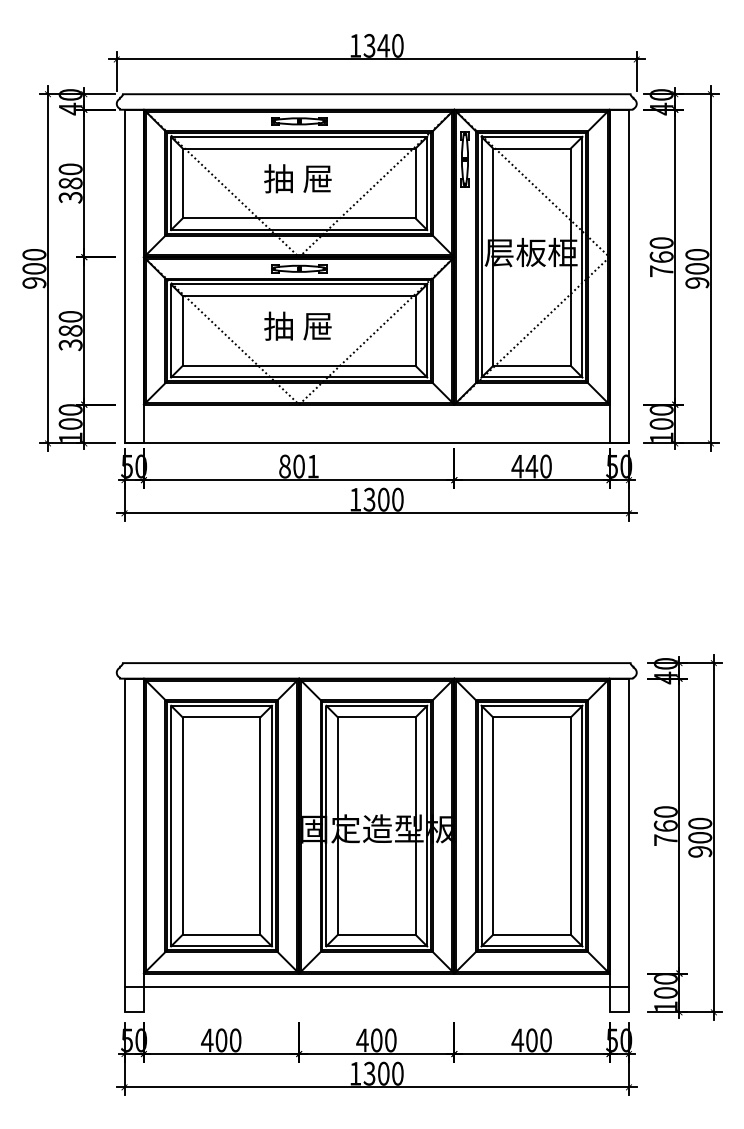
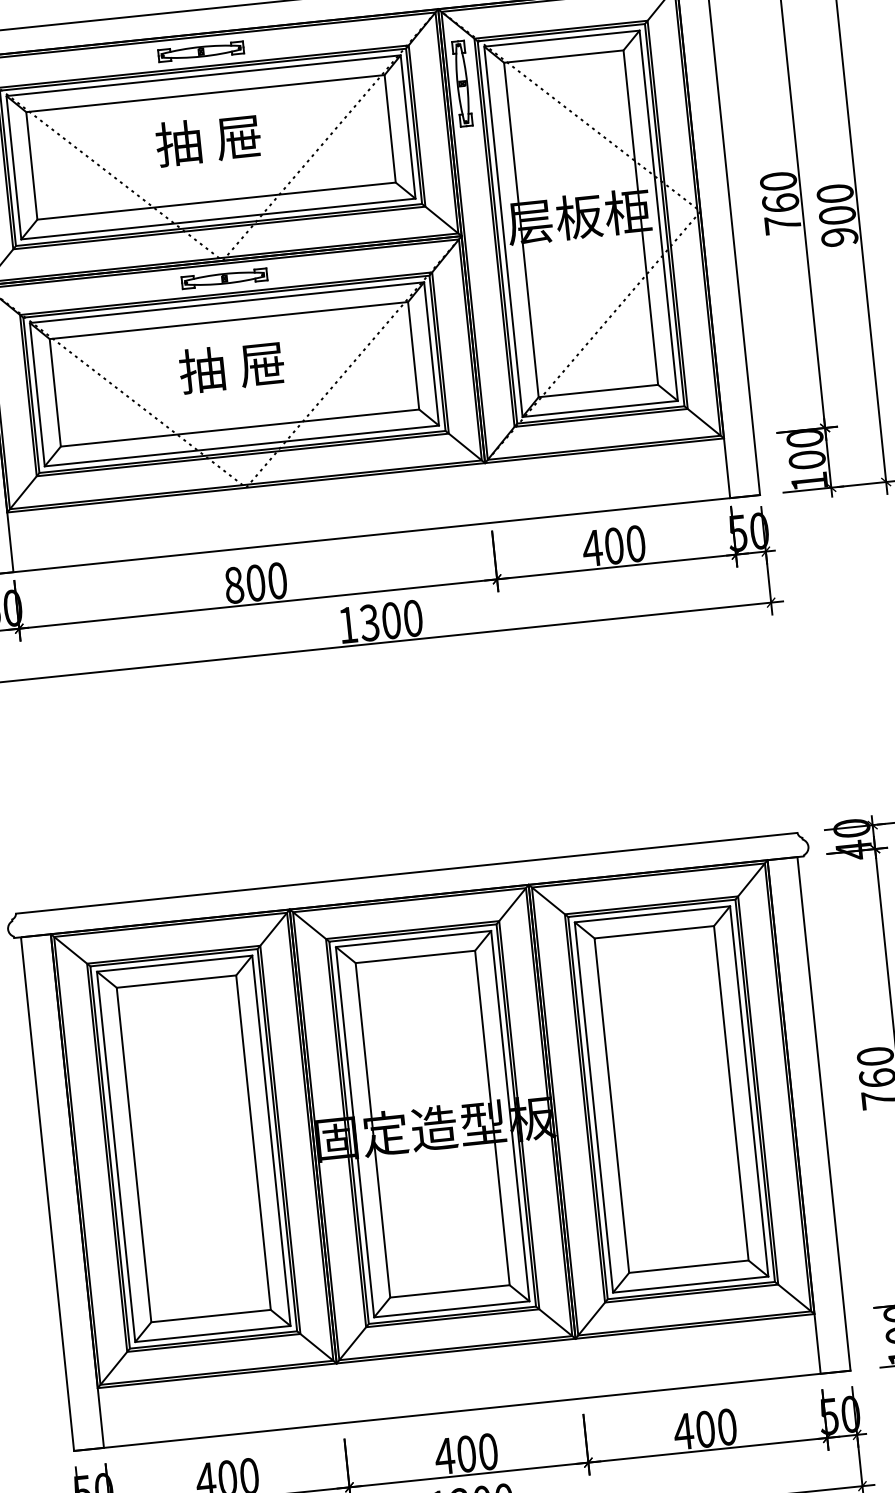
text: (312, 466) -> (276, 580), 801 -> 800
text: (531, 466) -> (613, 546), 440 -> 400
line: (376, 987) -> (461, 1411), moved

